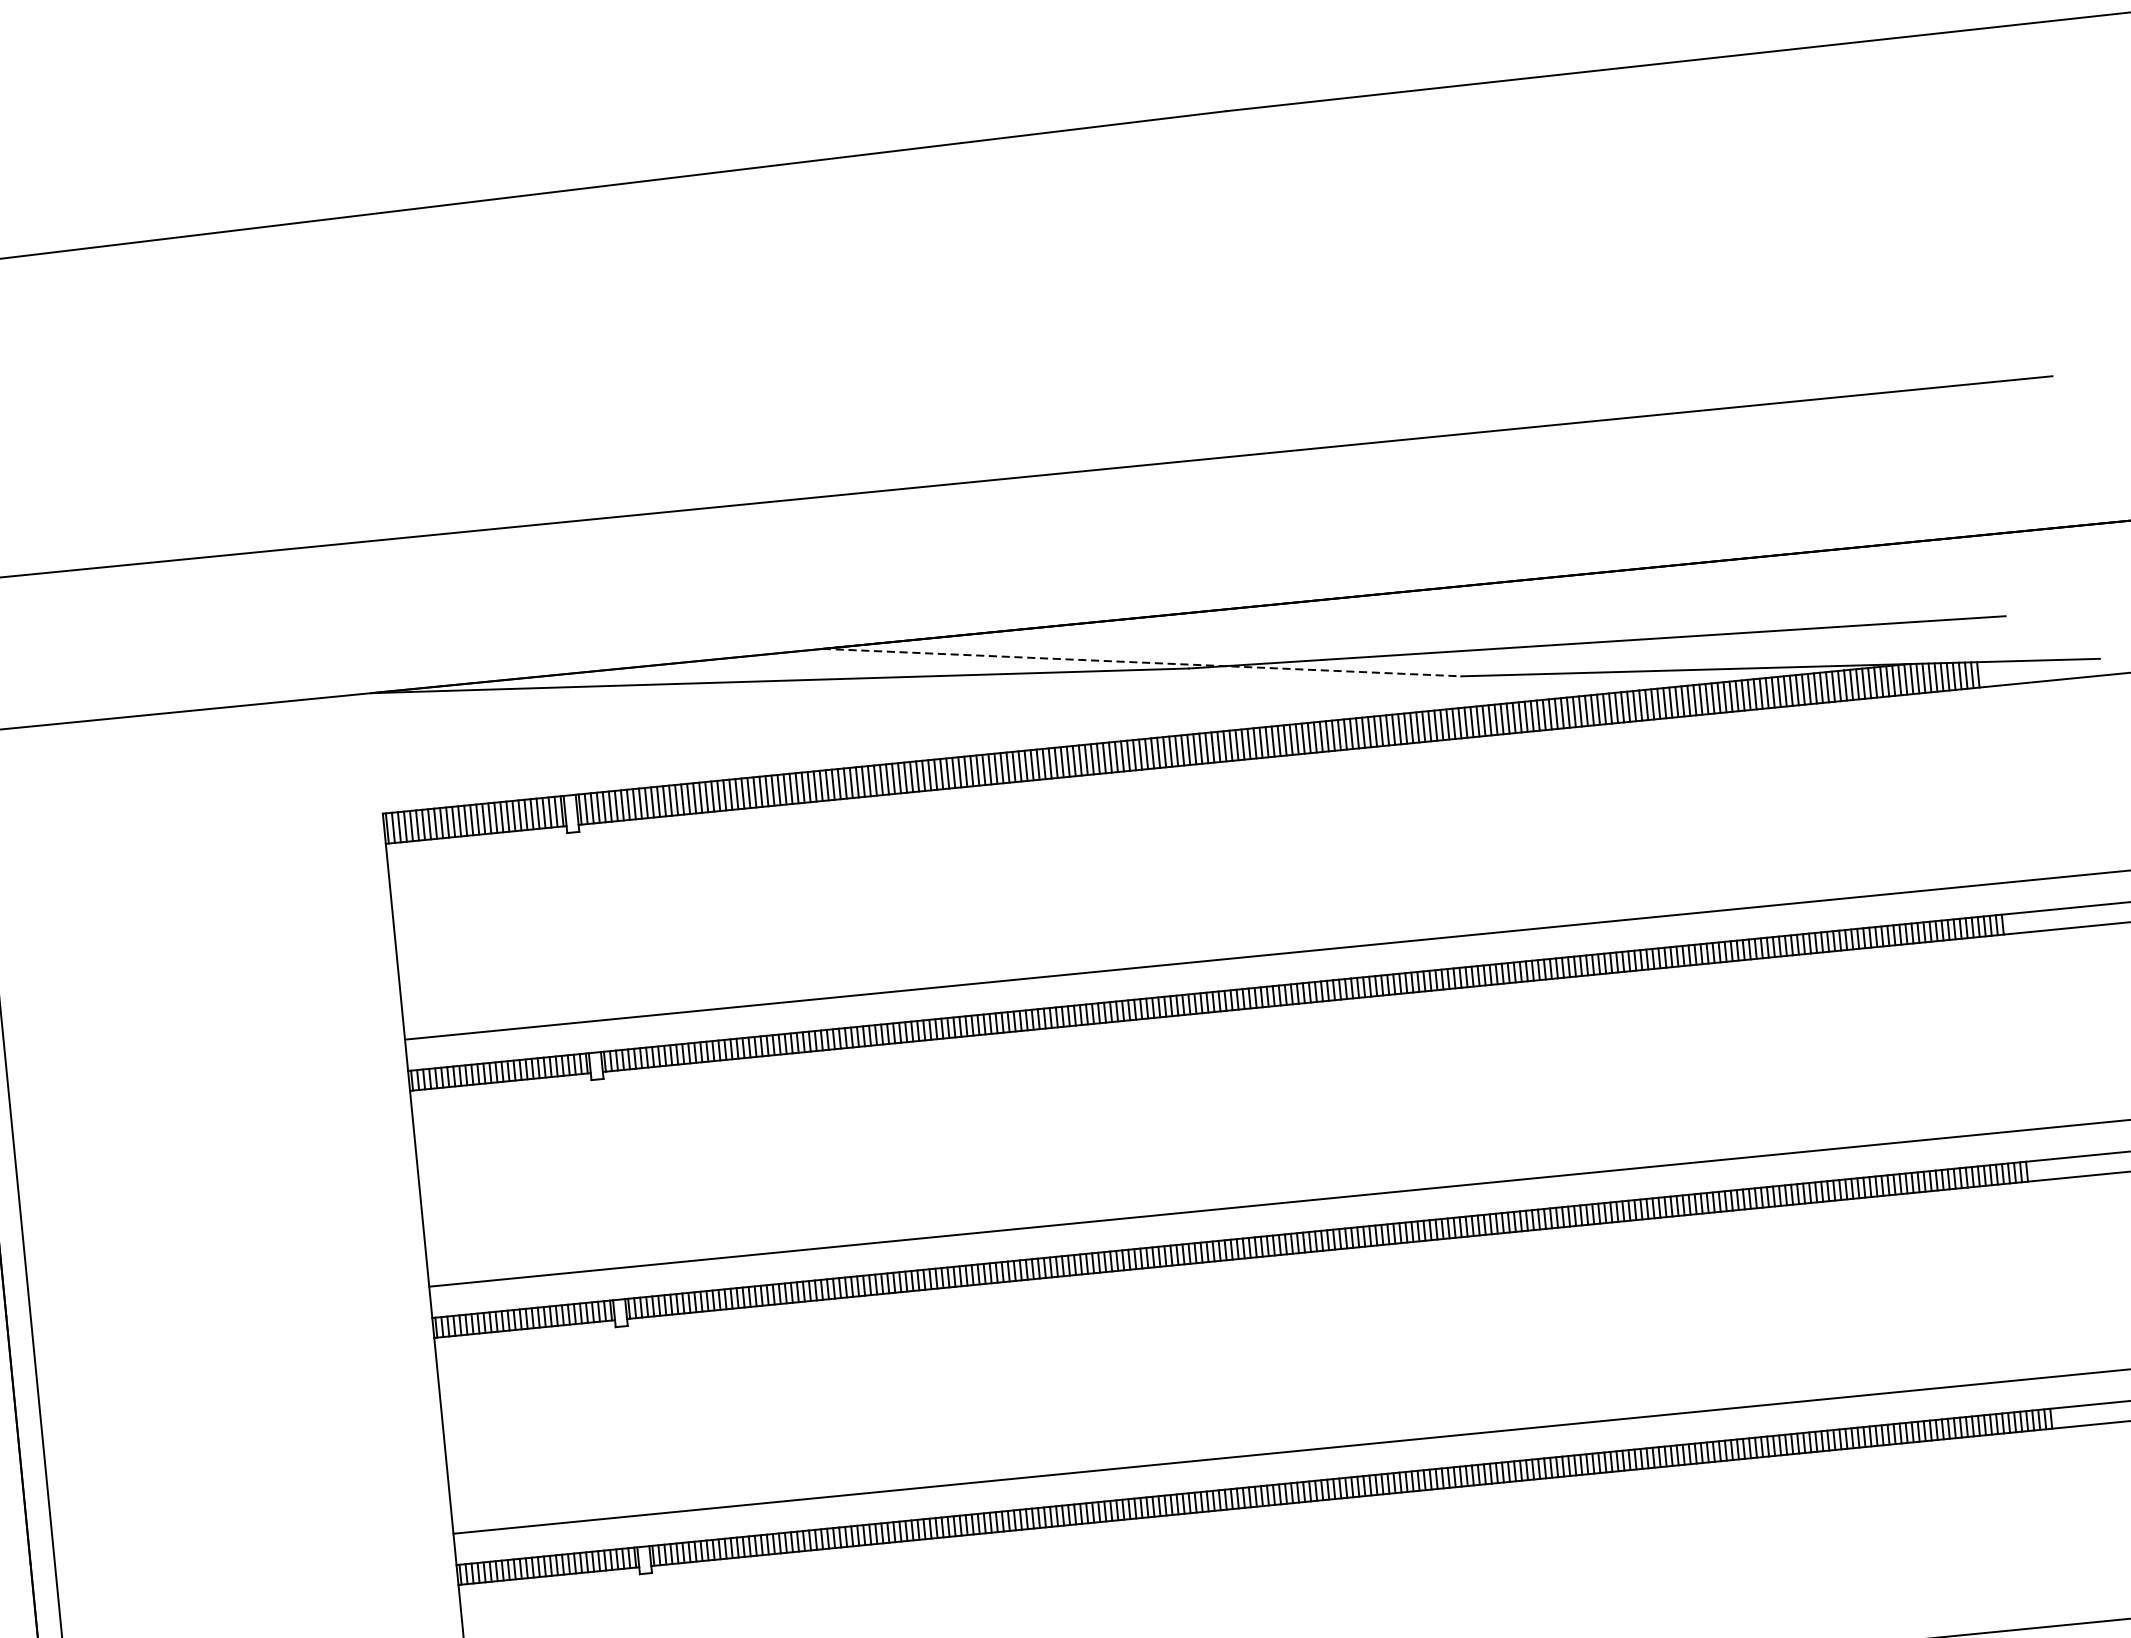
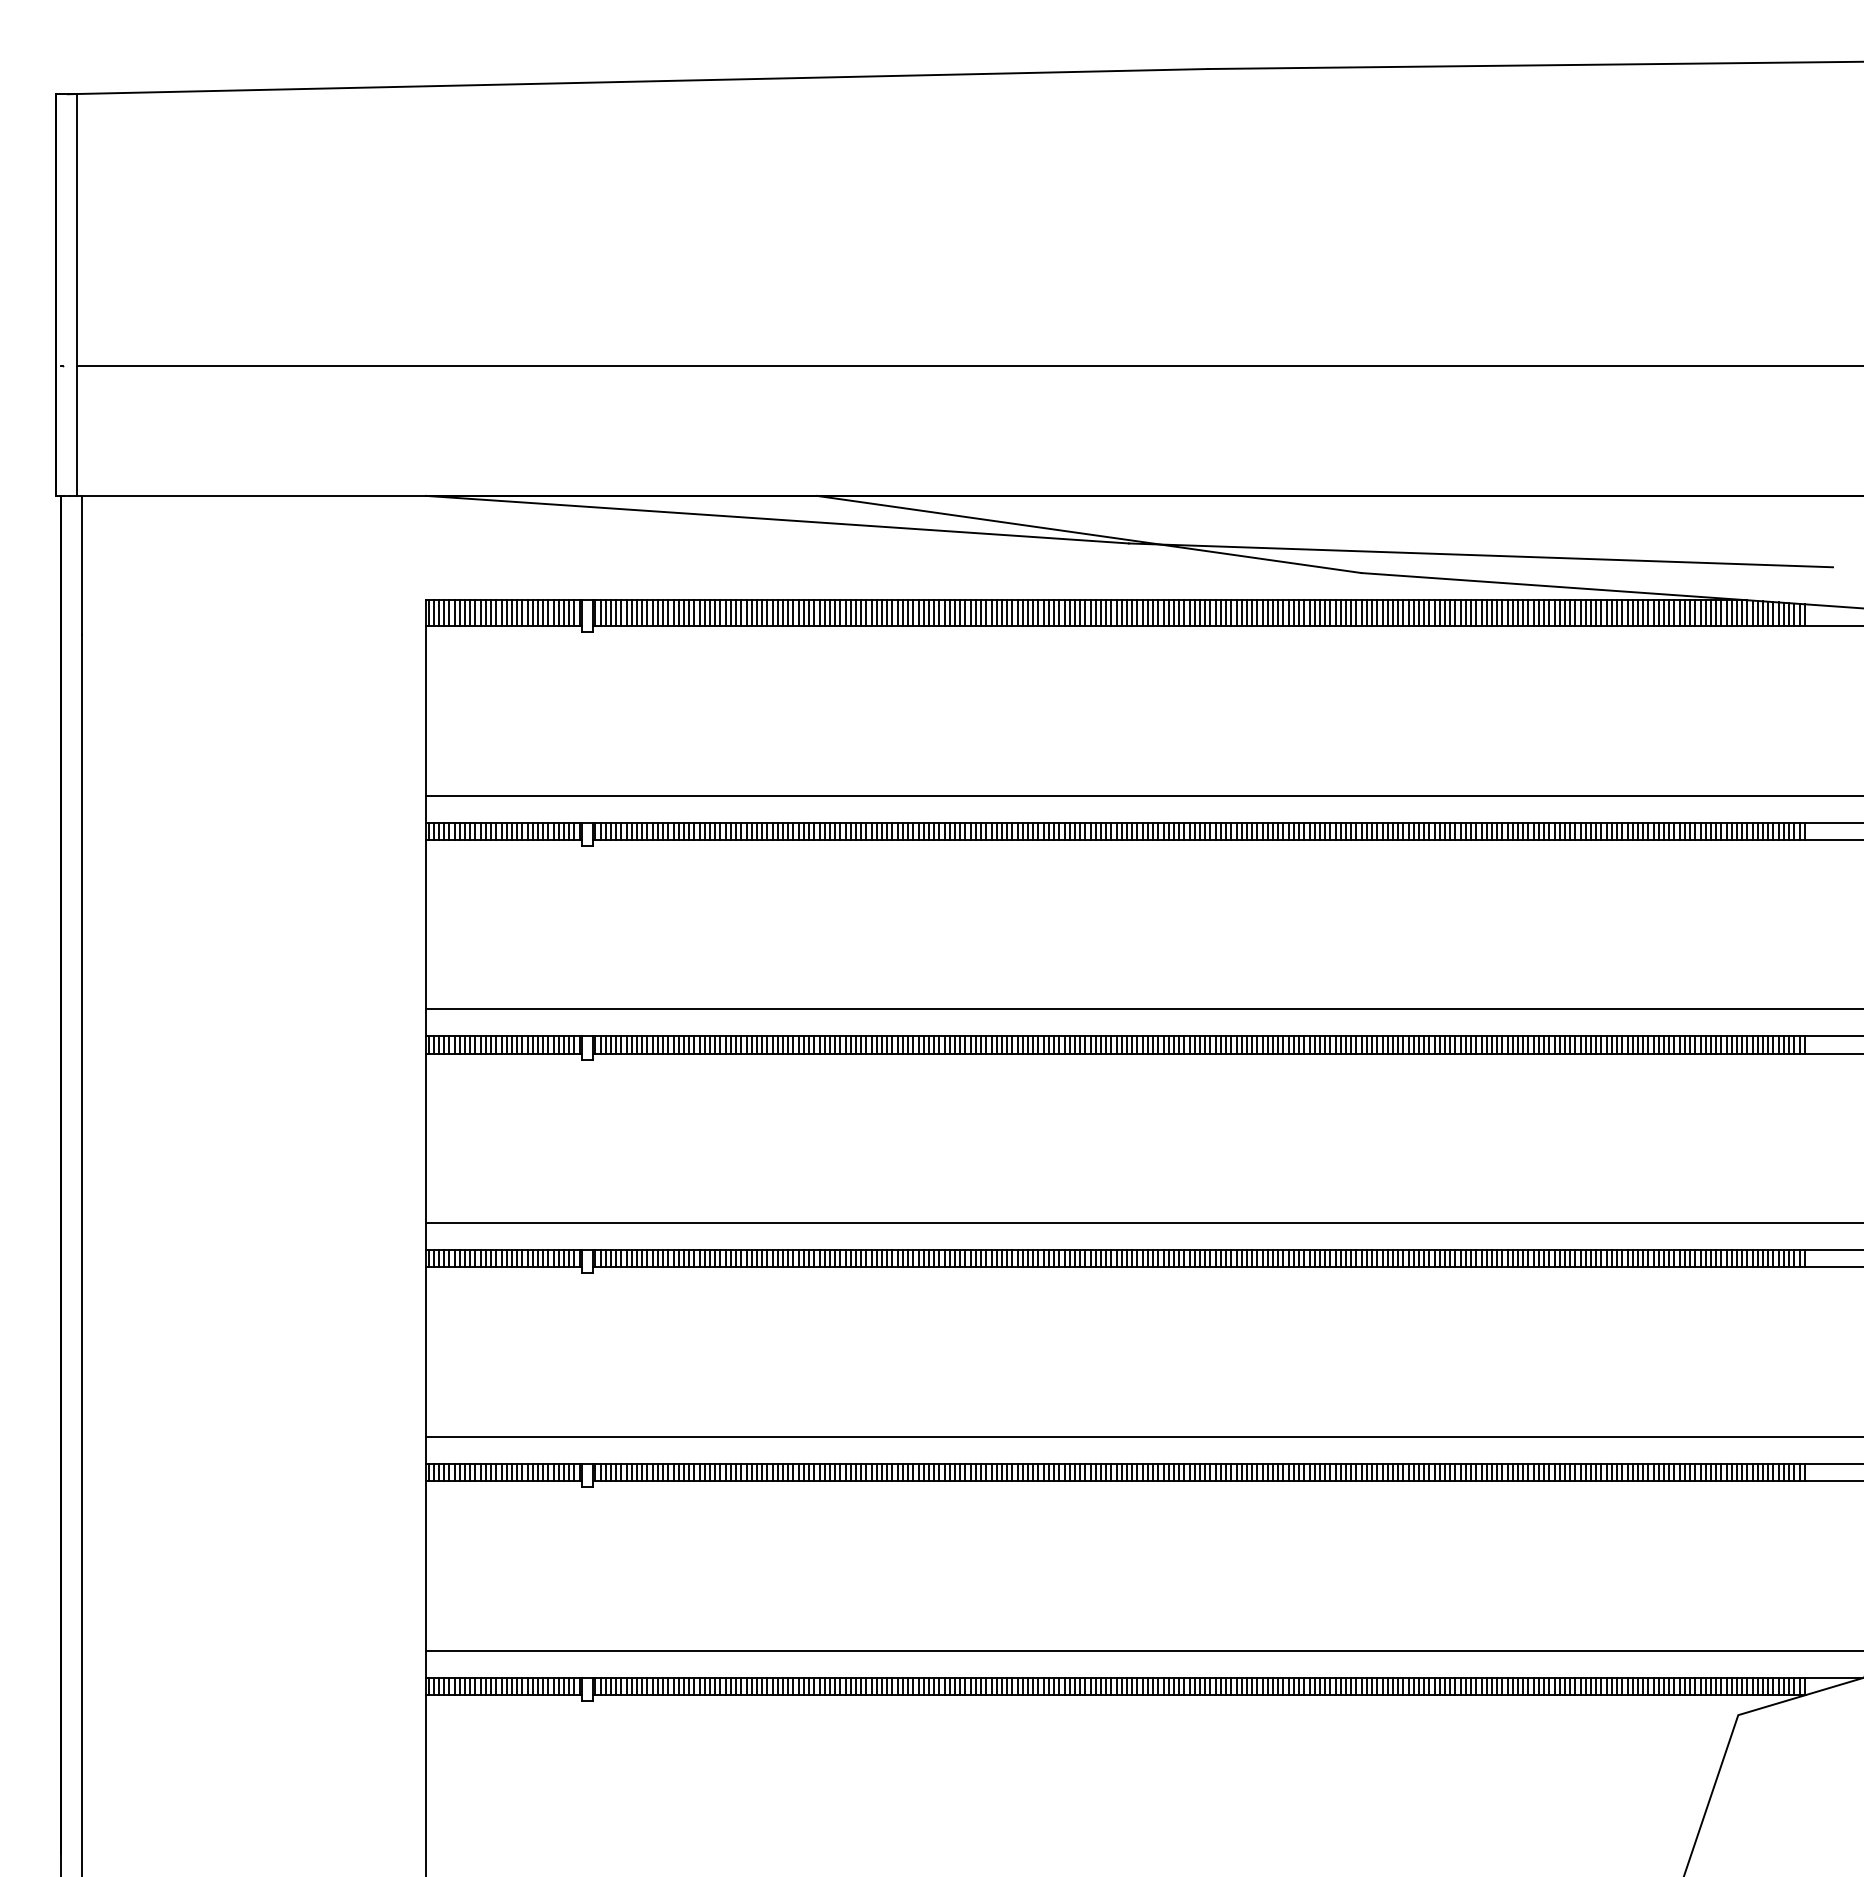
line: (1142, 662) -> (1089, 534), dashed -> solid

